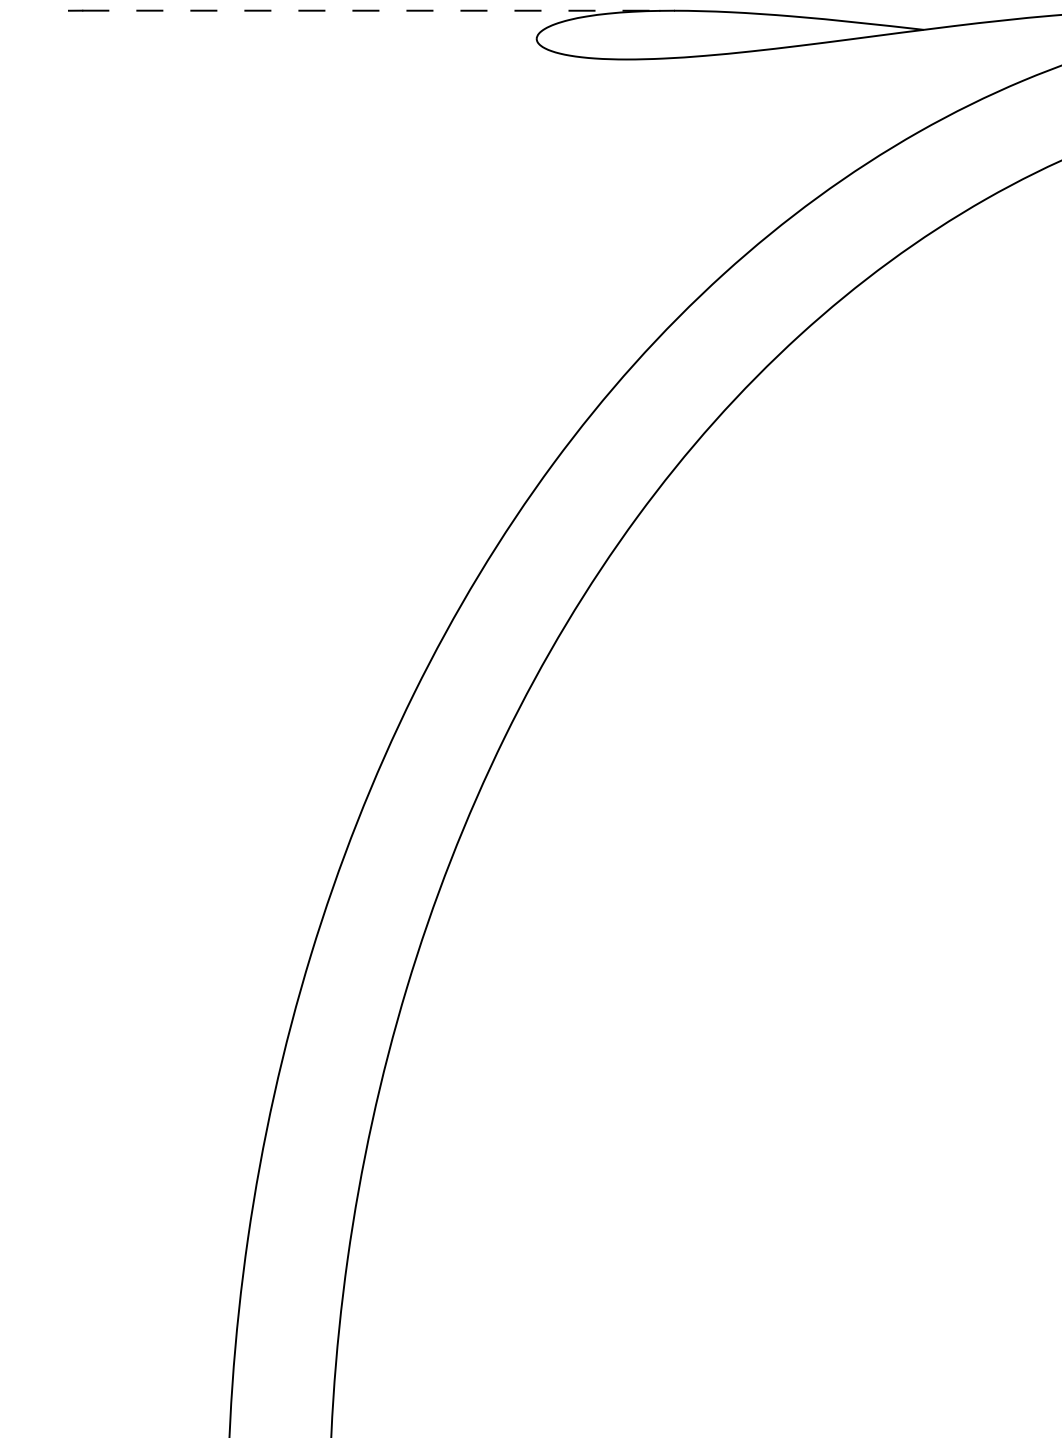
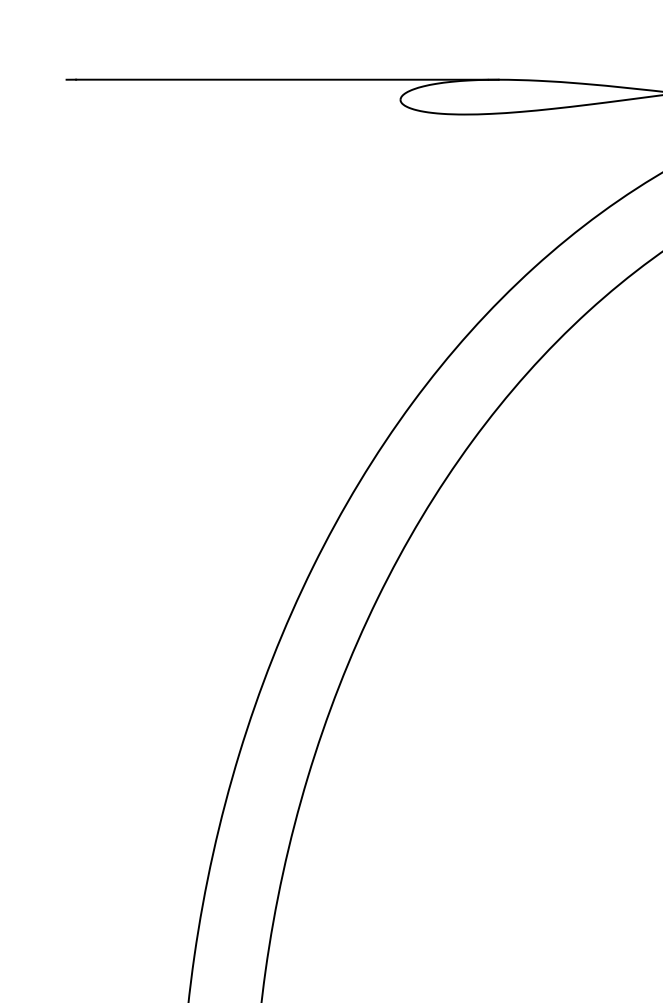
line: (378, 10) -> (287, 79), dashed -> solid

